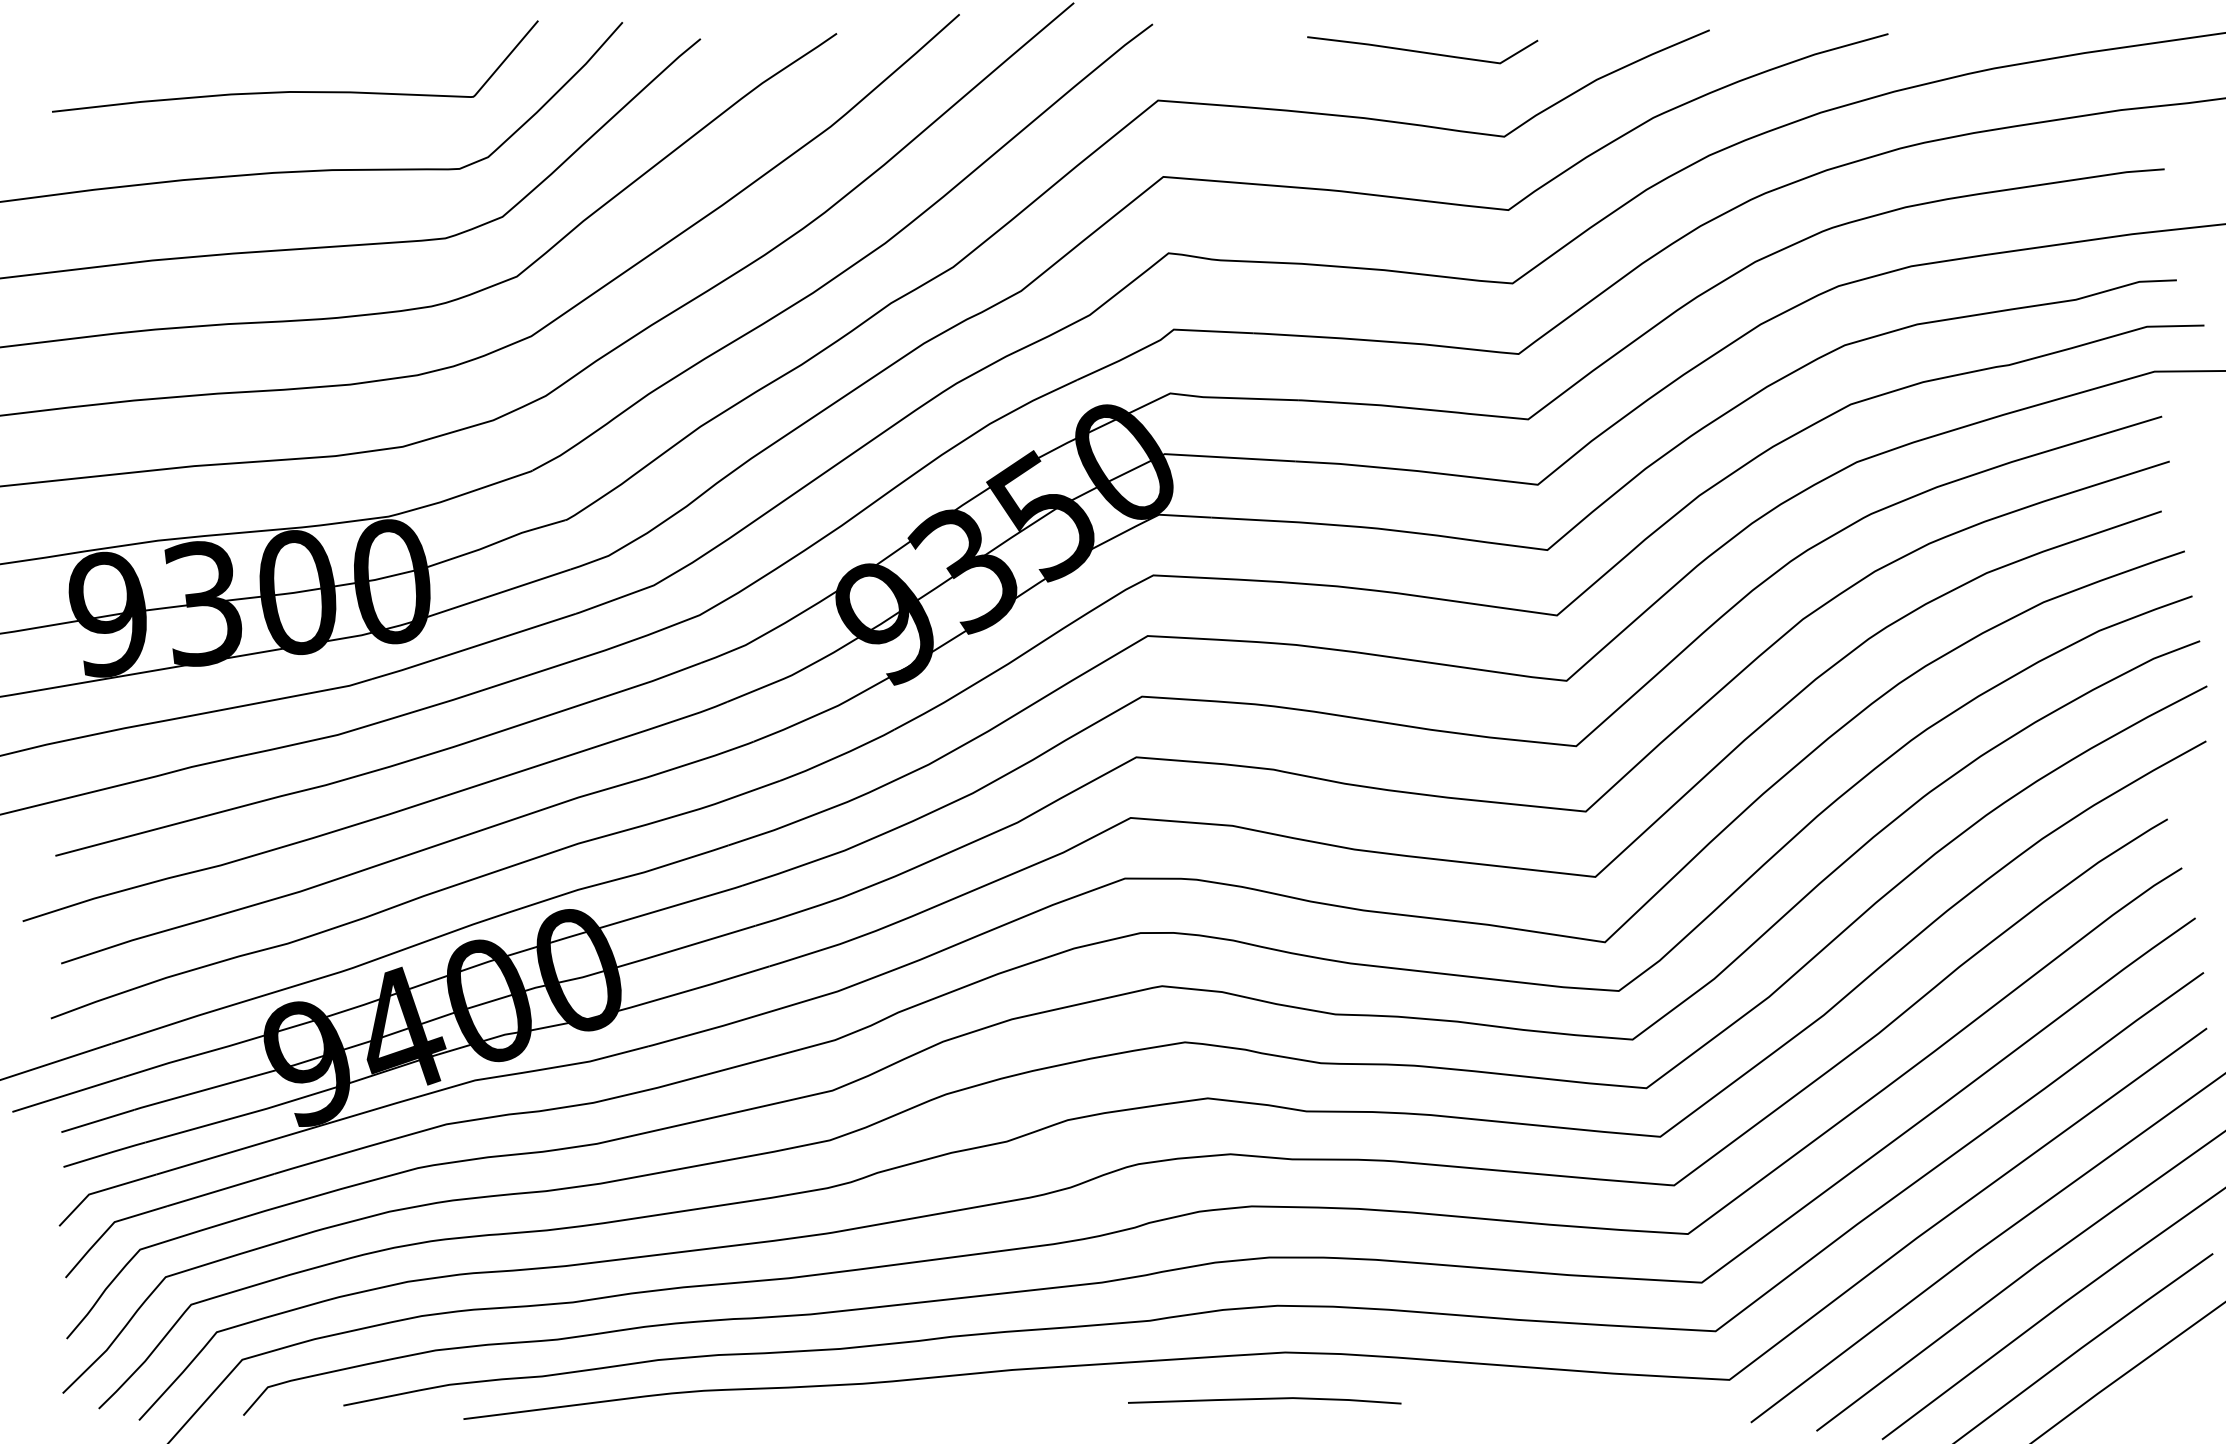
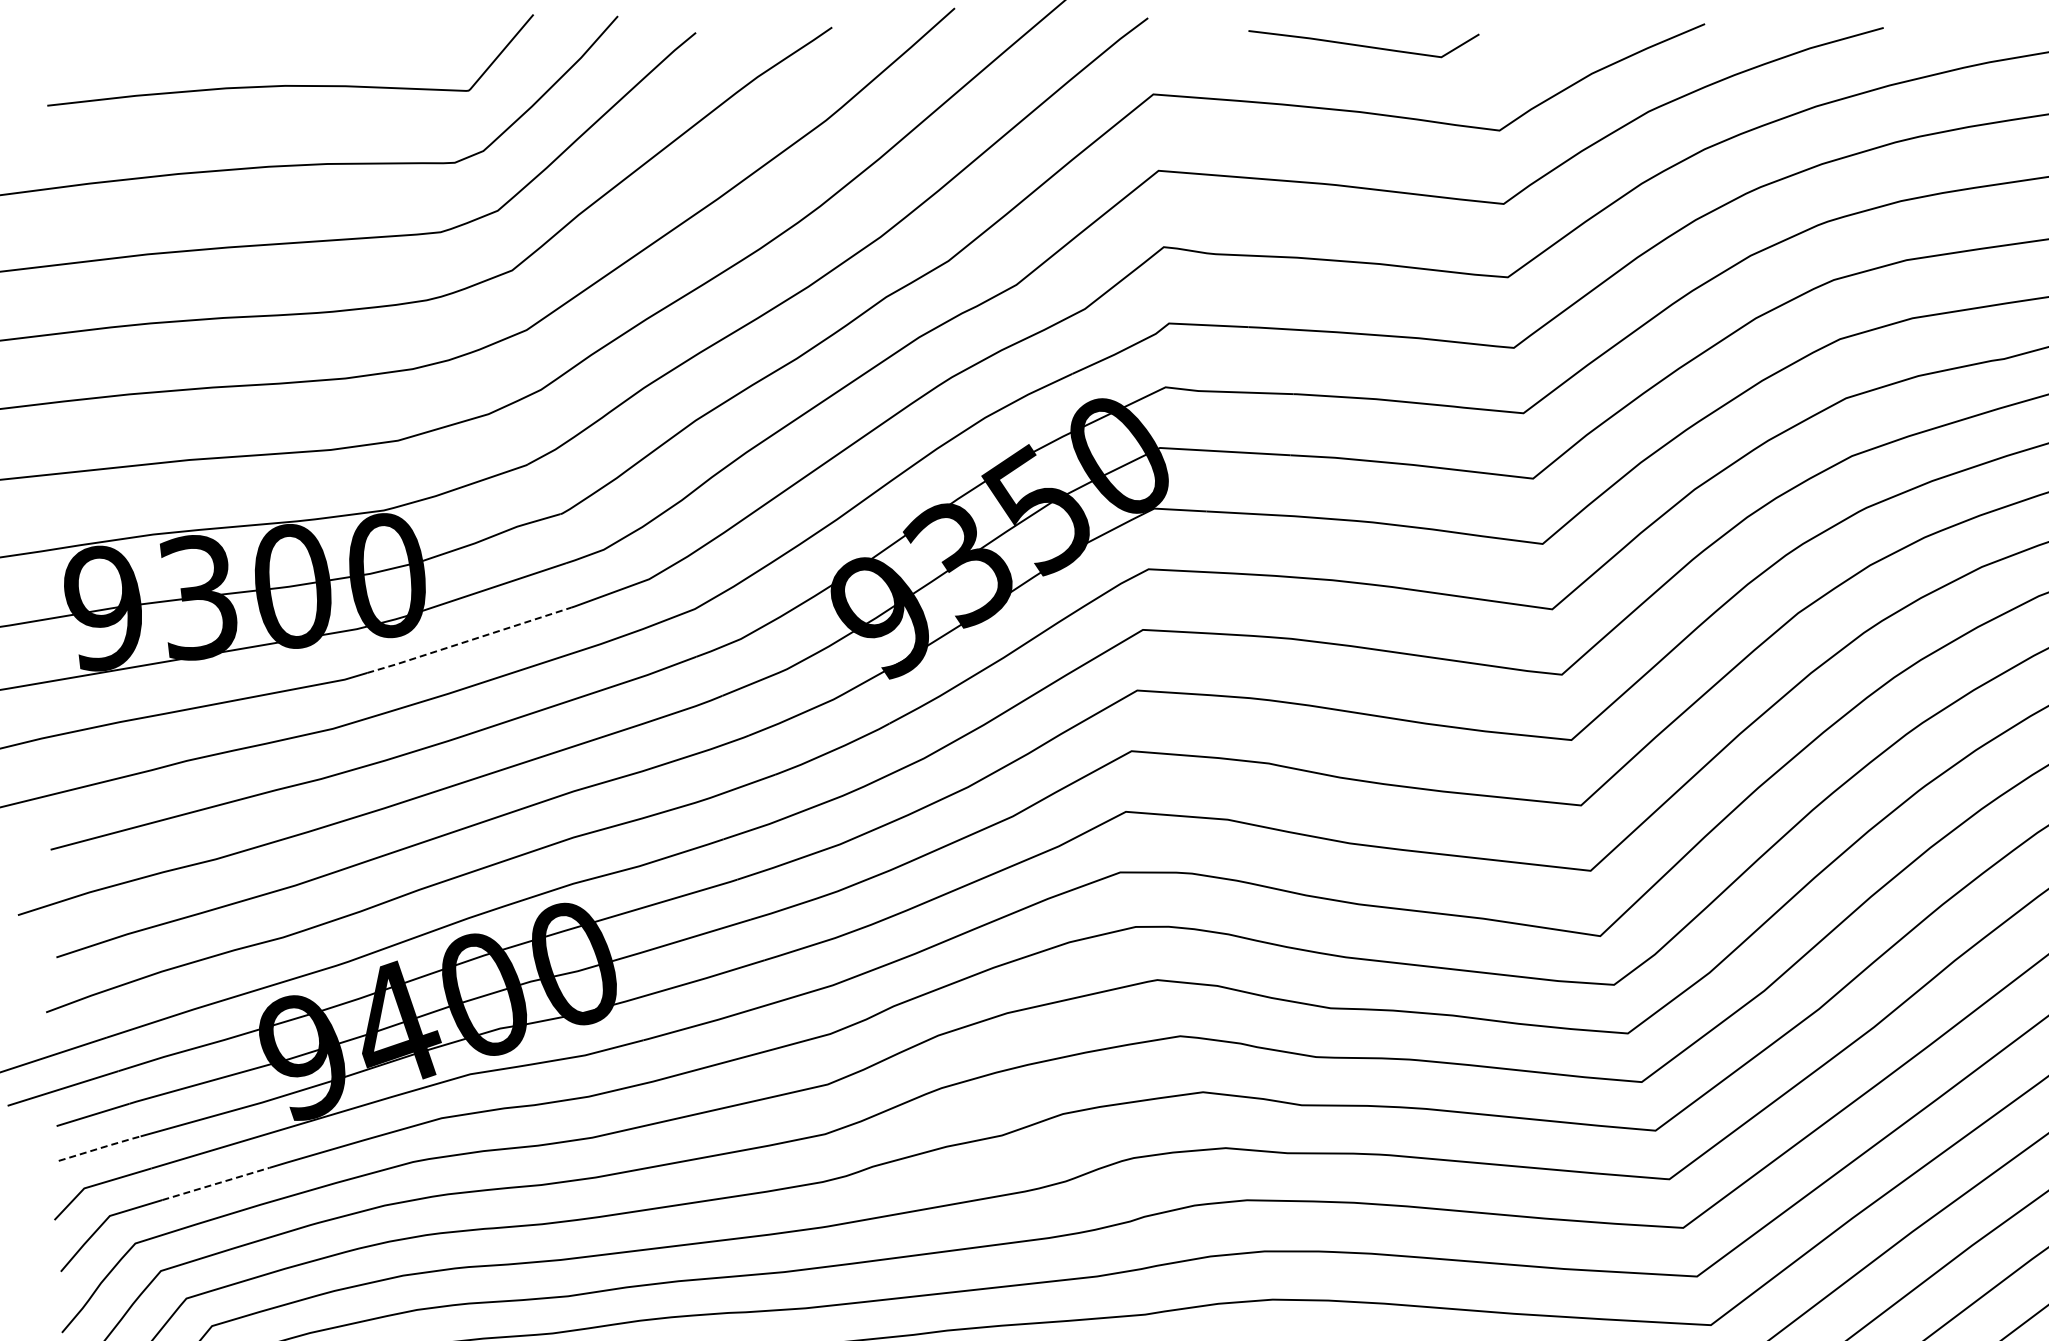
line: (1422, 51) -> (1363, 45), moved
line: (473, 647) -> (468, 641), solid -> dashed
line: (105, 1154) -> (100, 1148), solid -> dashed
line: (219, 1190) -> (214, 1184), solid -> dashed

